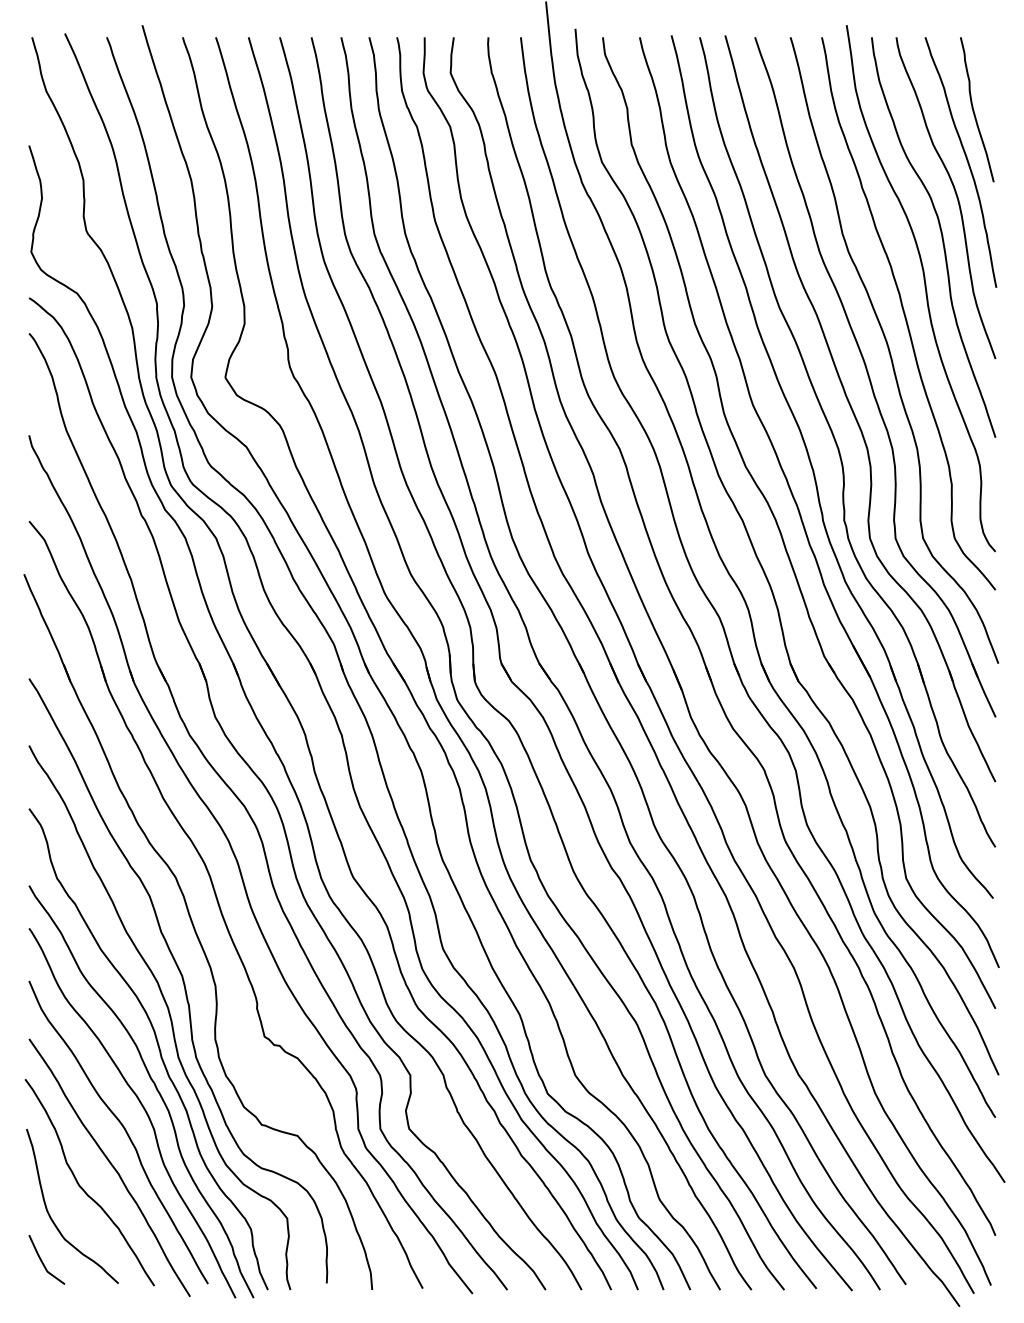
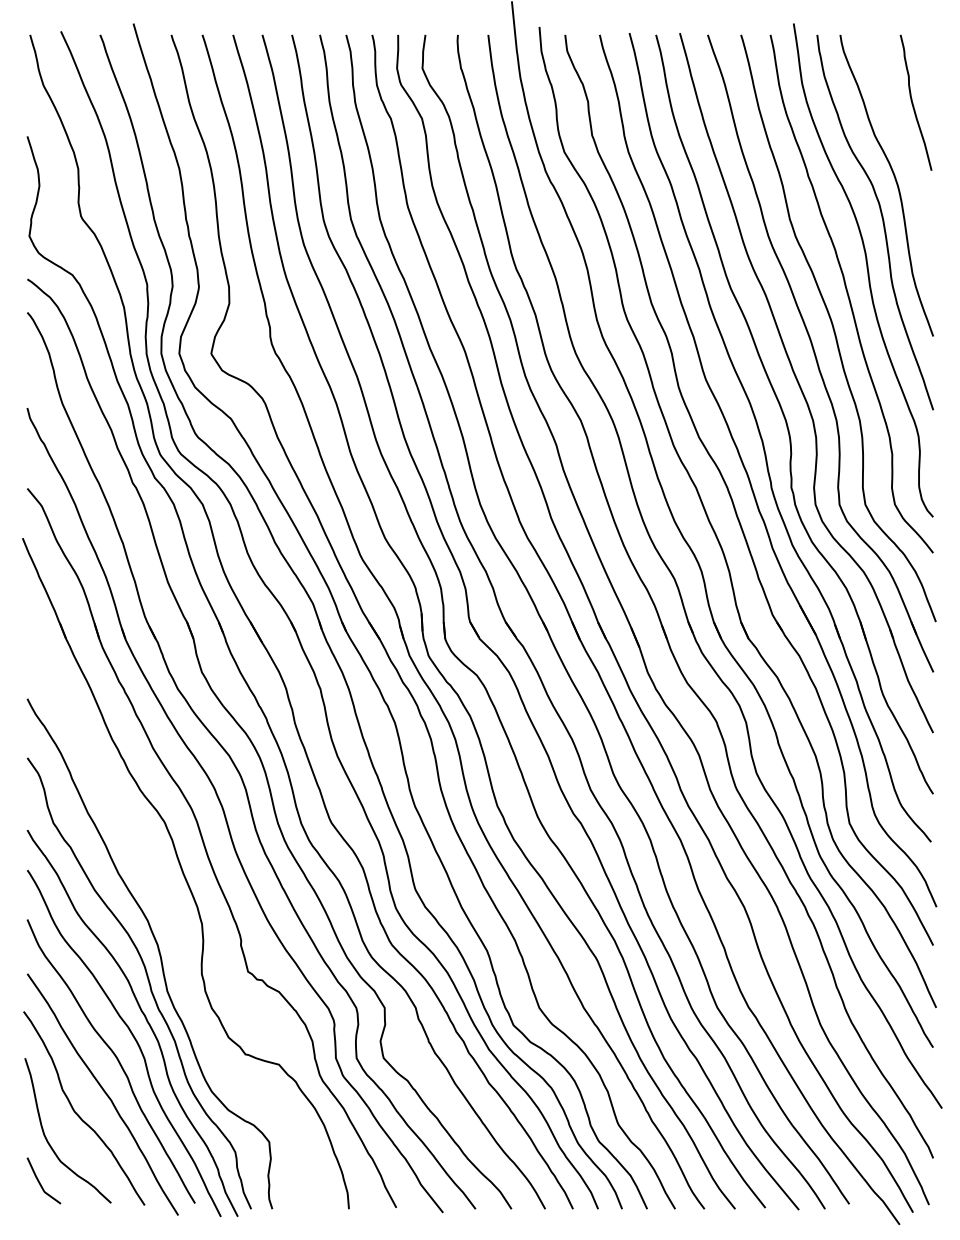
curve: (965, 159) -> (905, 149), removed
curve: (181, 979) -> (170, 918), removed

